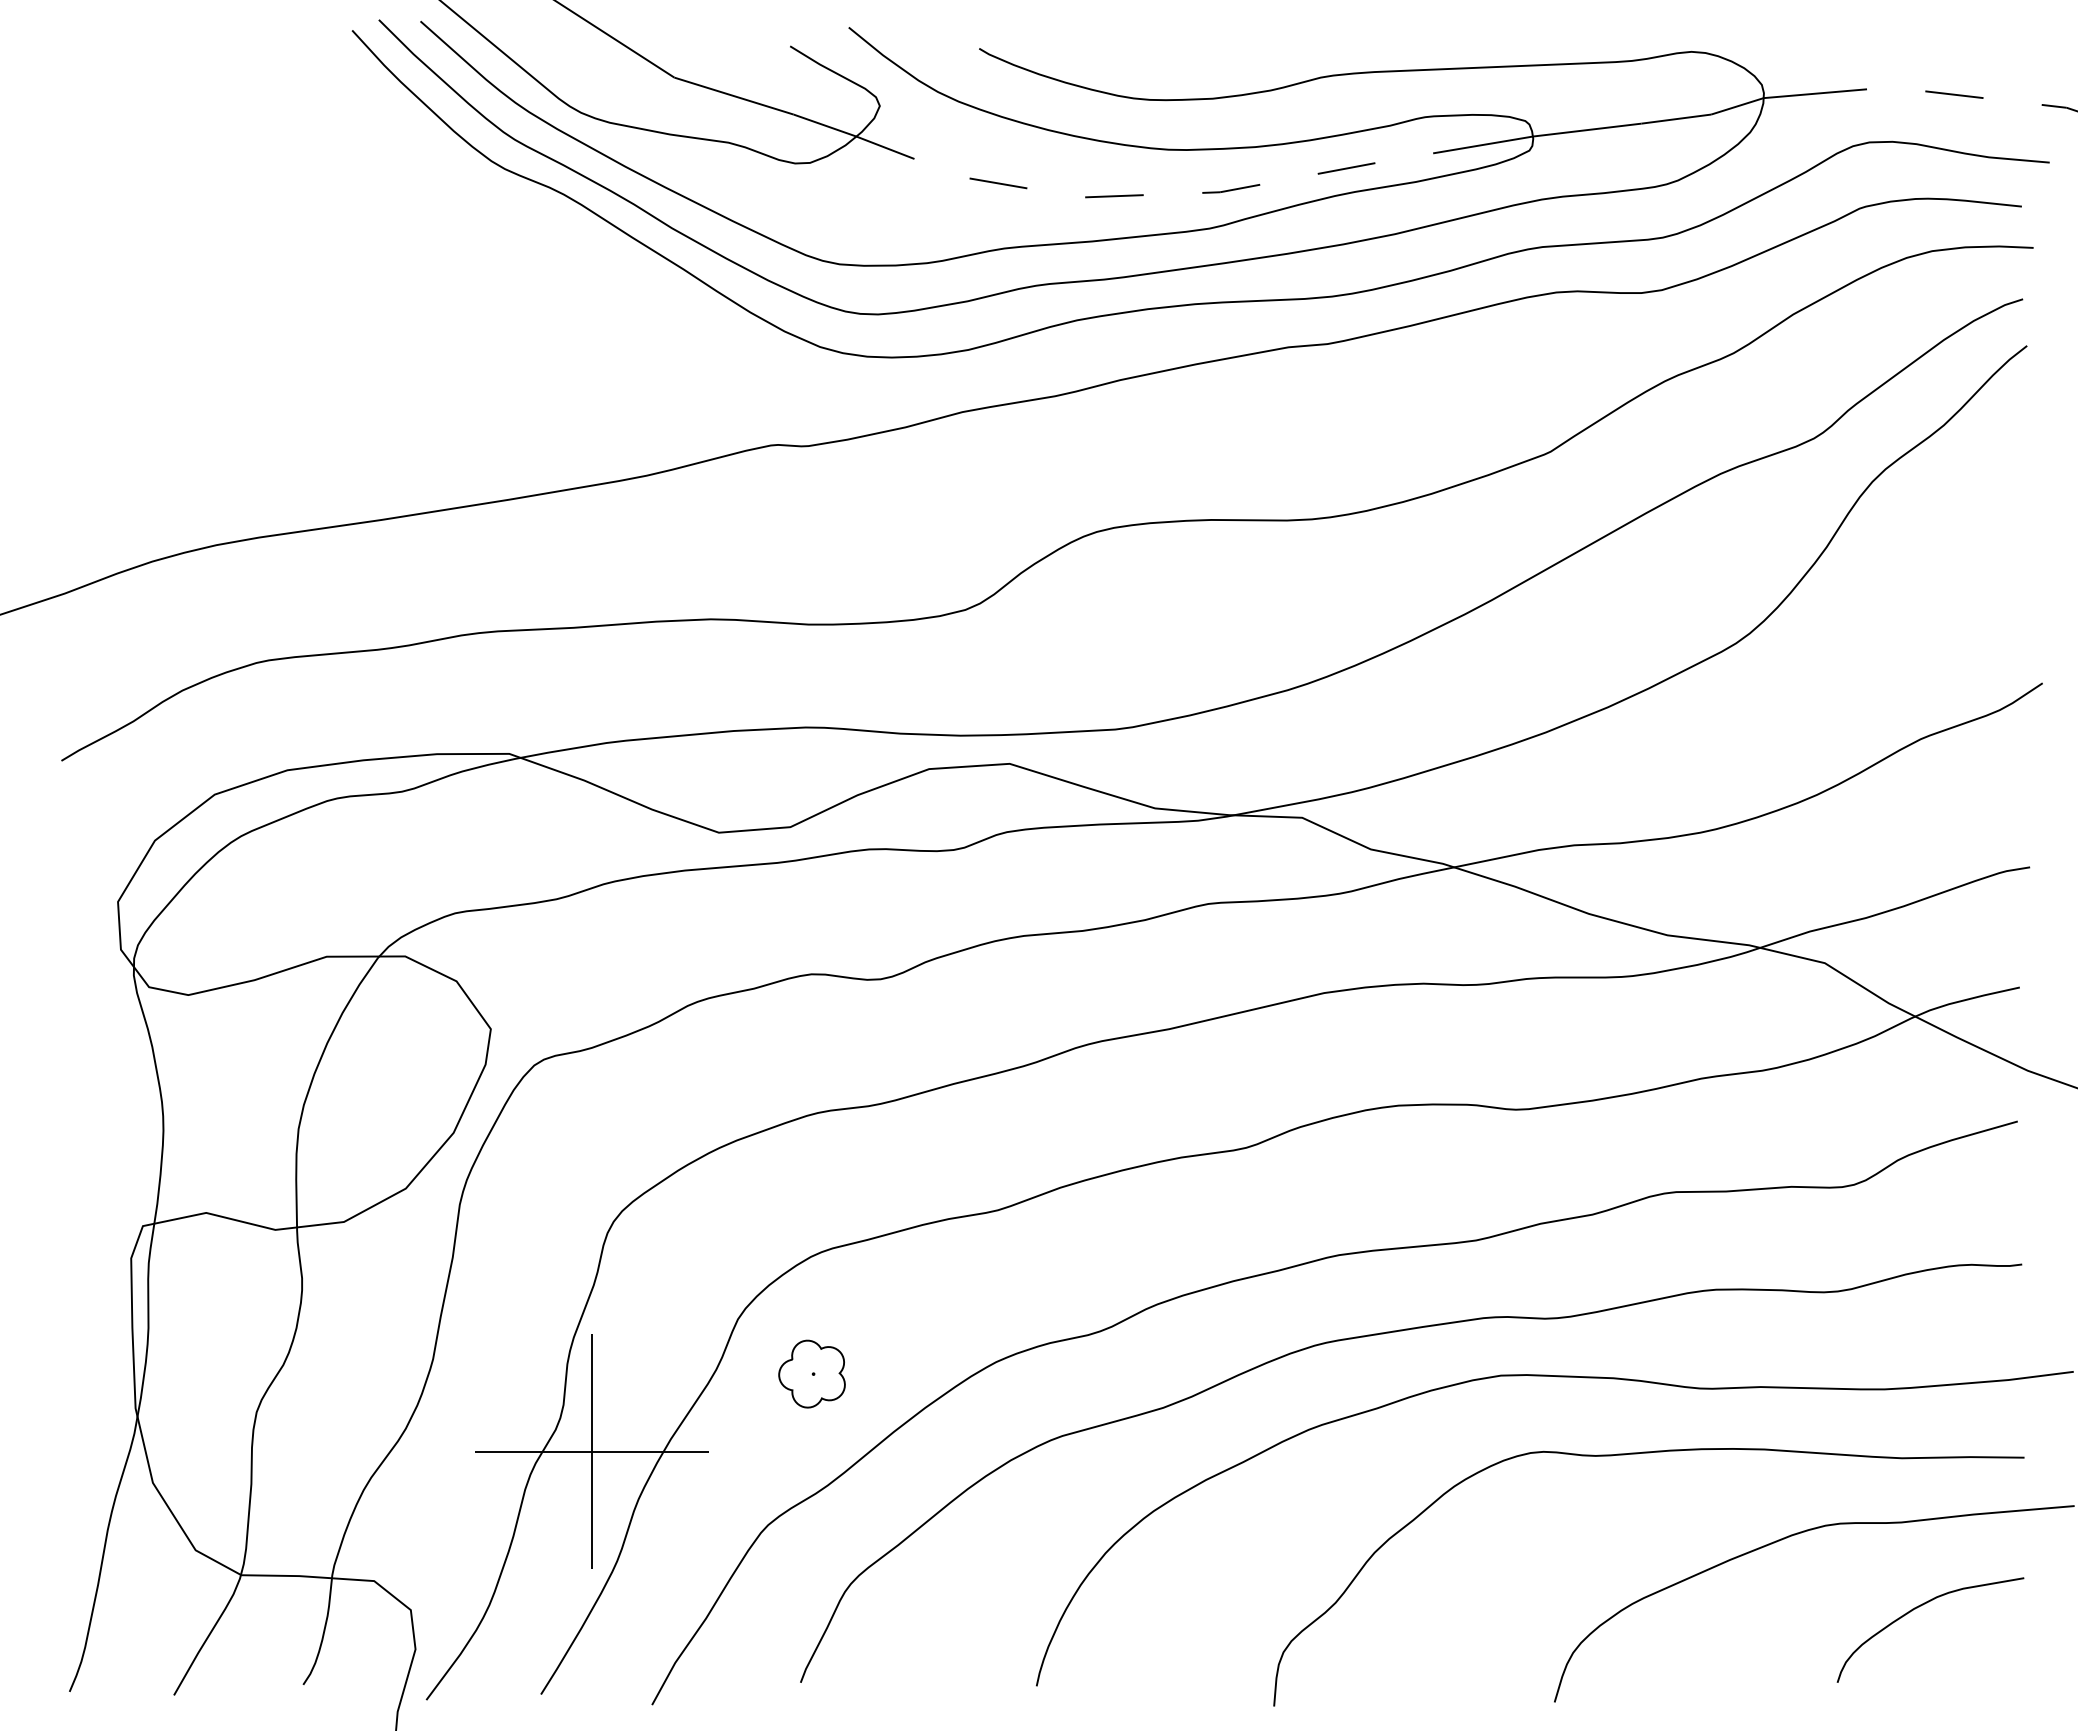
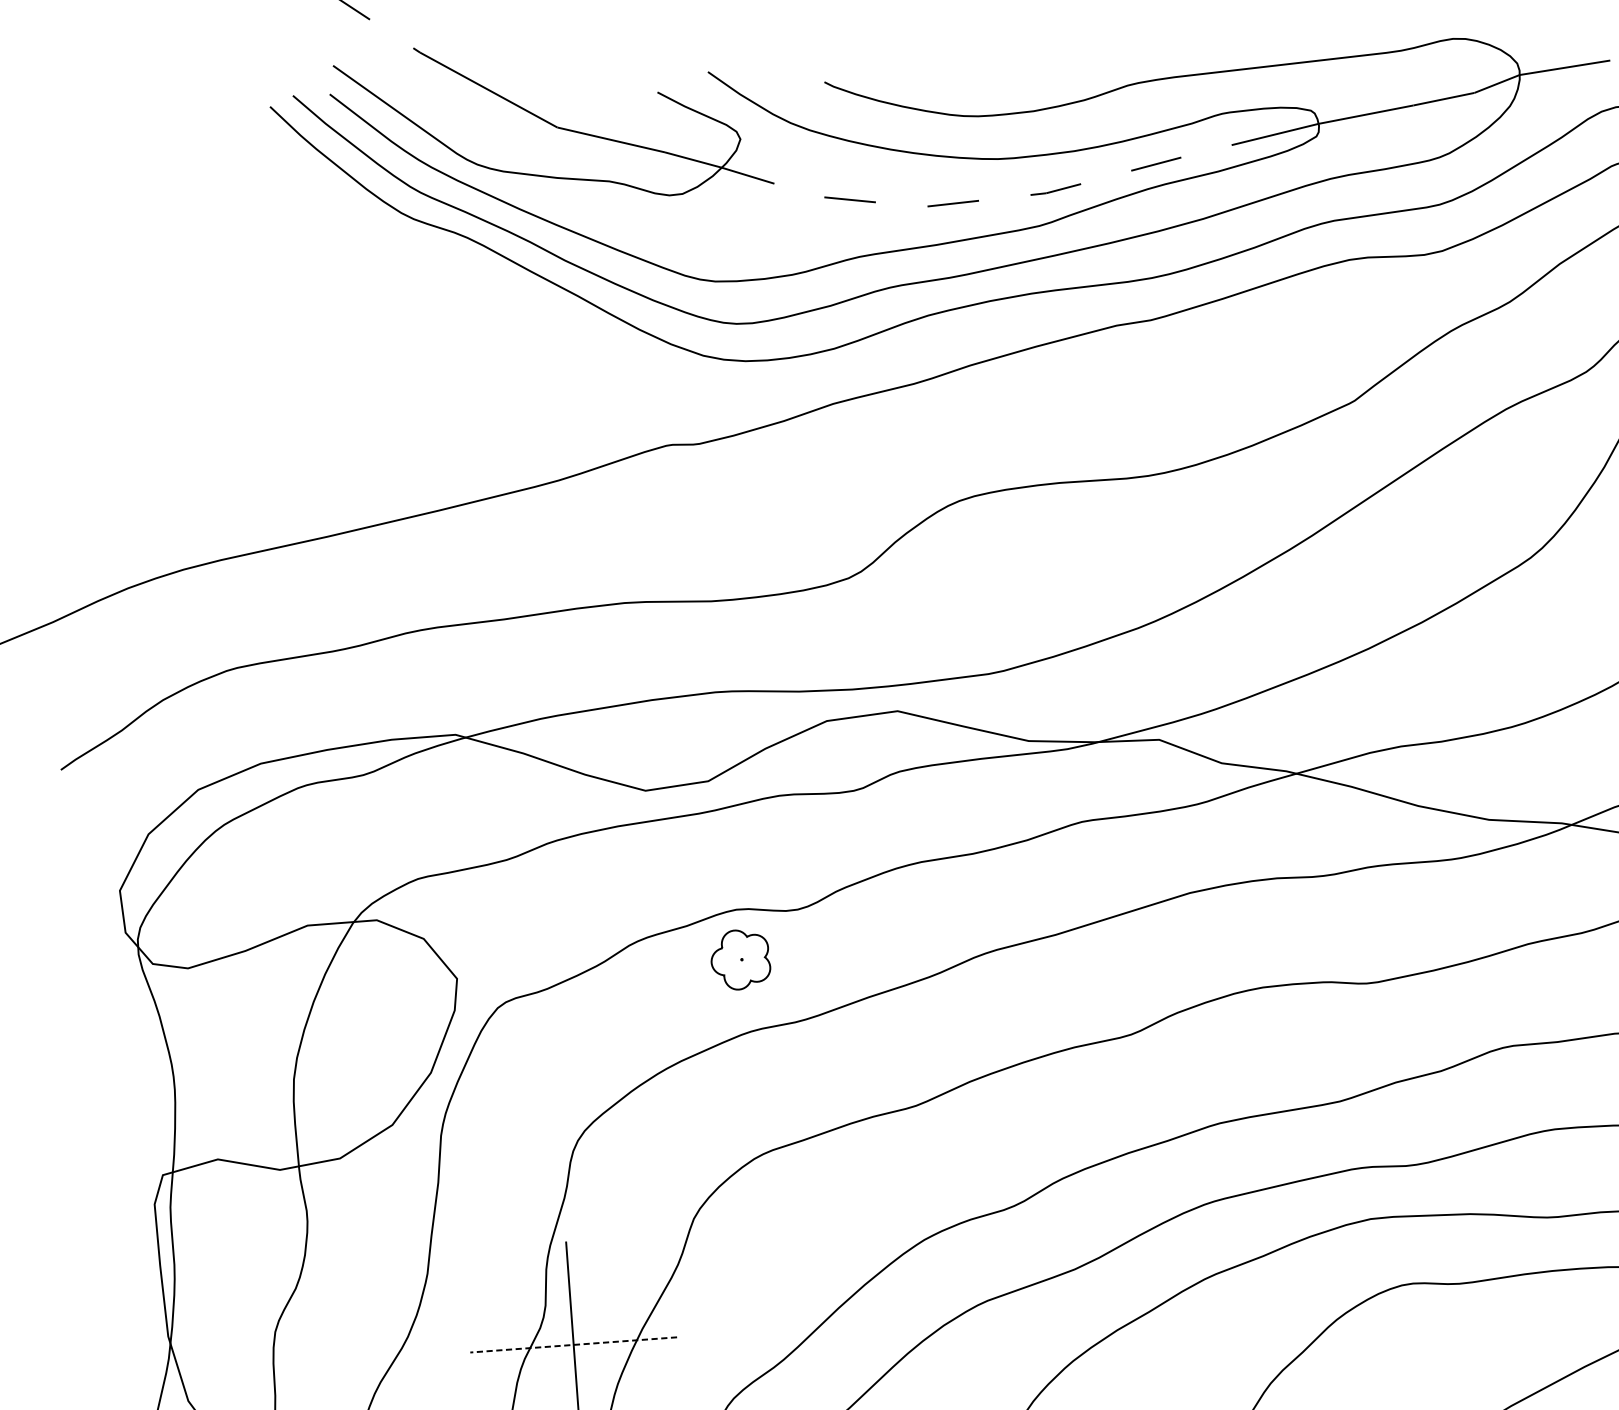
part: (811, 1373) -> (740, 959), moved
line: (591, 1451) -> (573, 1344), solid -> dashed

